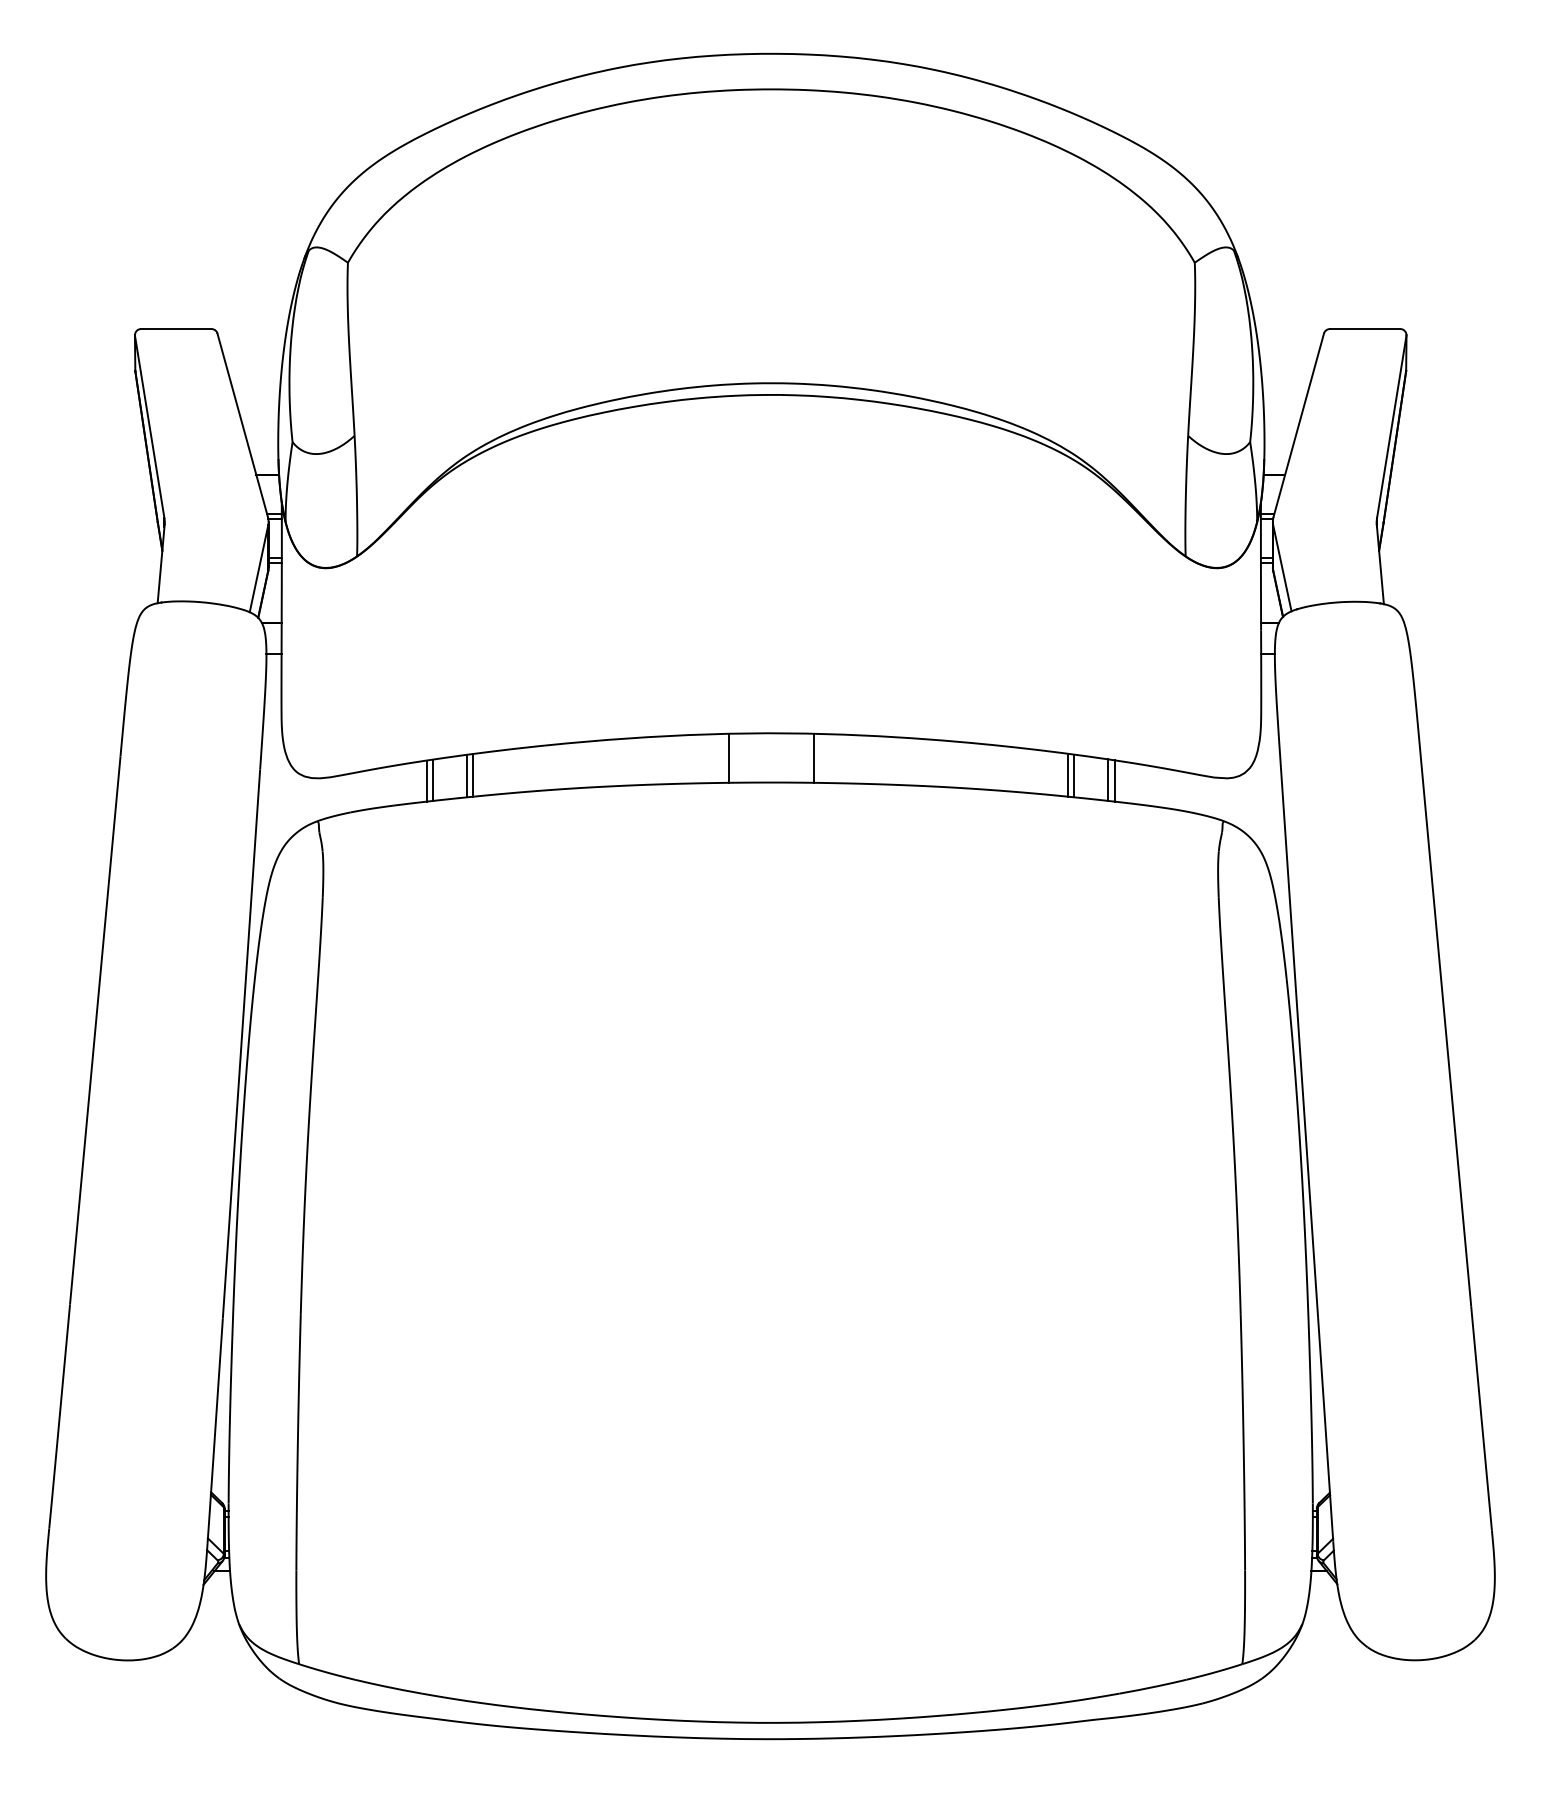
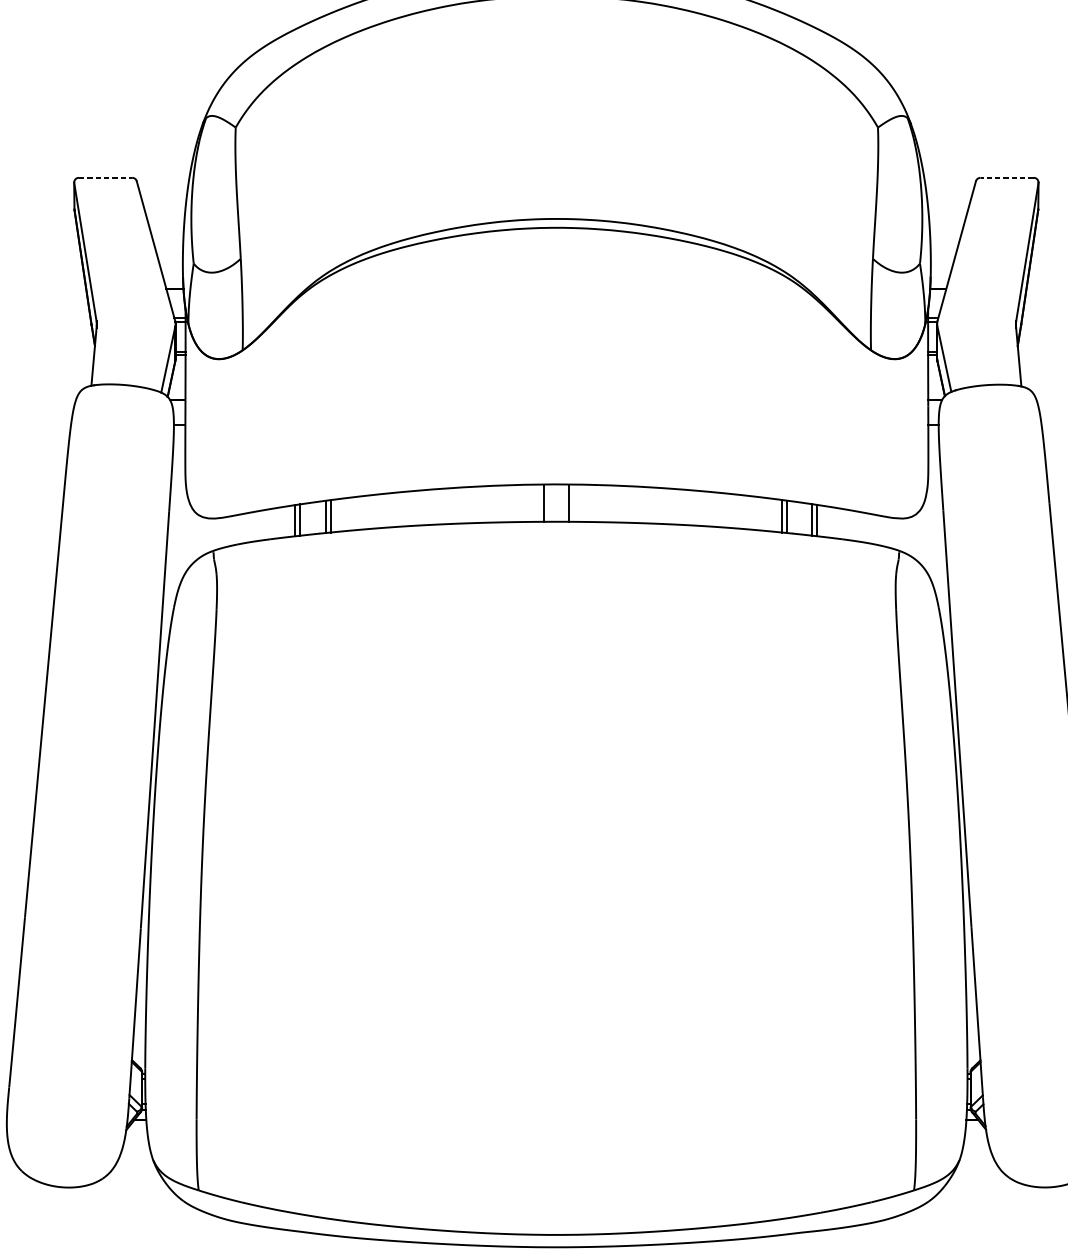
line: (176, 329) -> (105, 178), solid -> dashed
line: (1364, 329) -> (1006, 178), solid -> dashed
line: (728, 757) -> (568, 502), moved
line: (813, 757) -> (544, 502), moved

